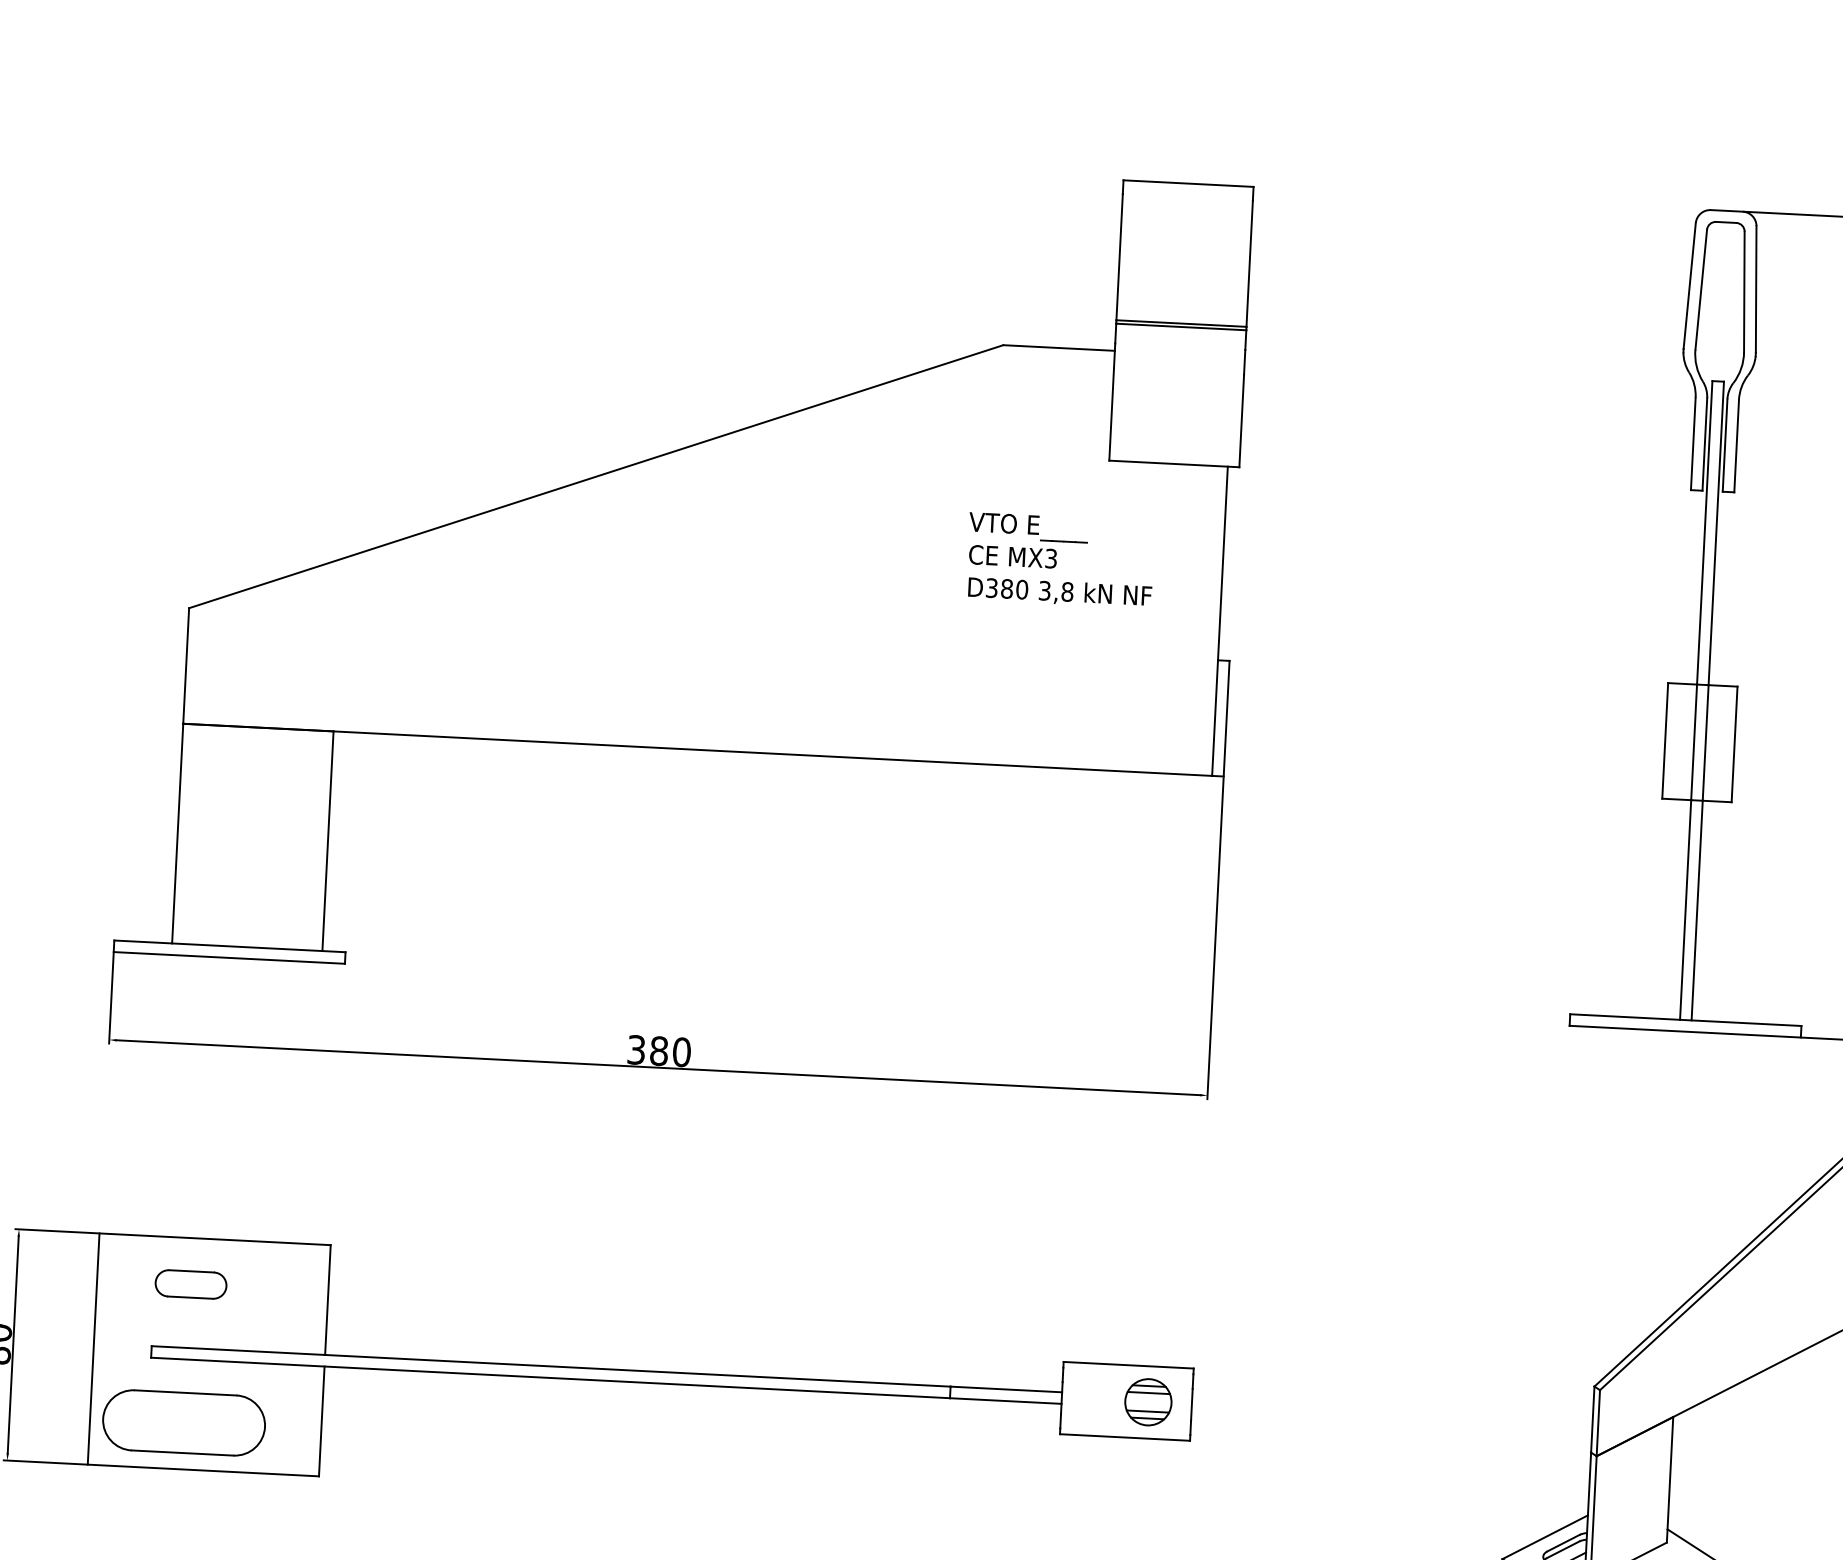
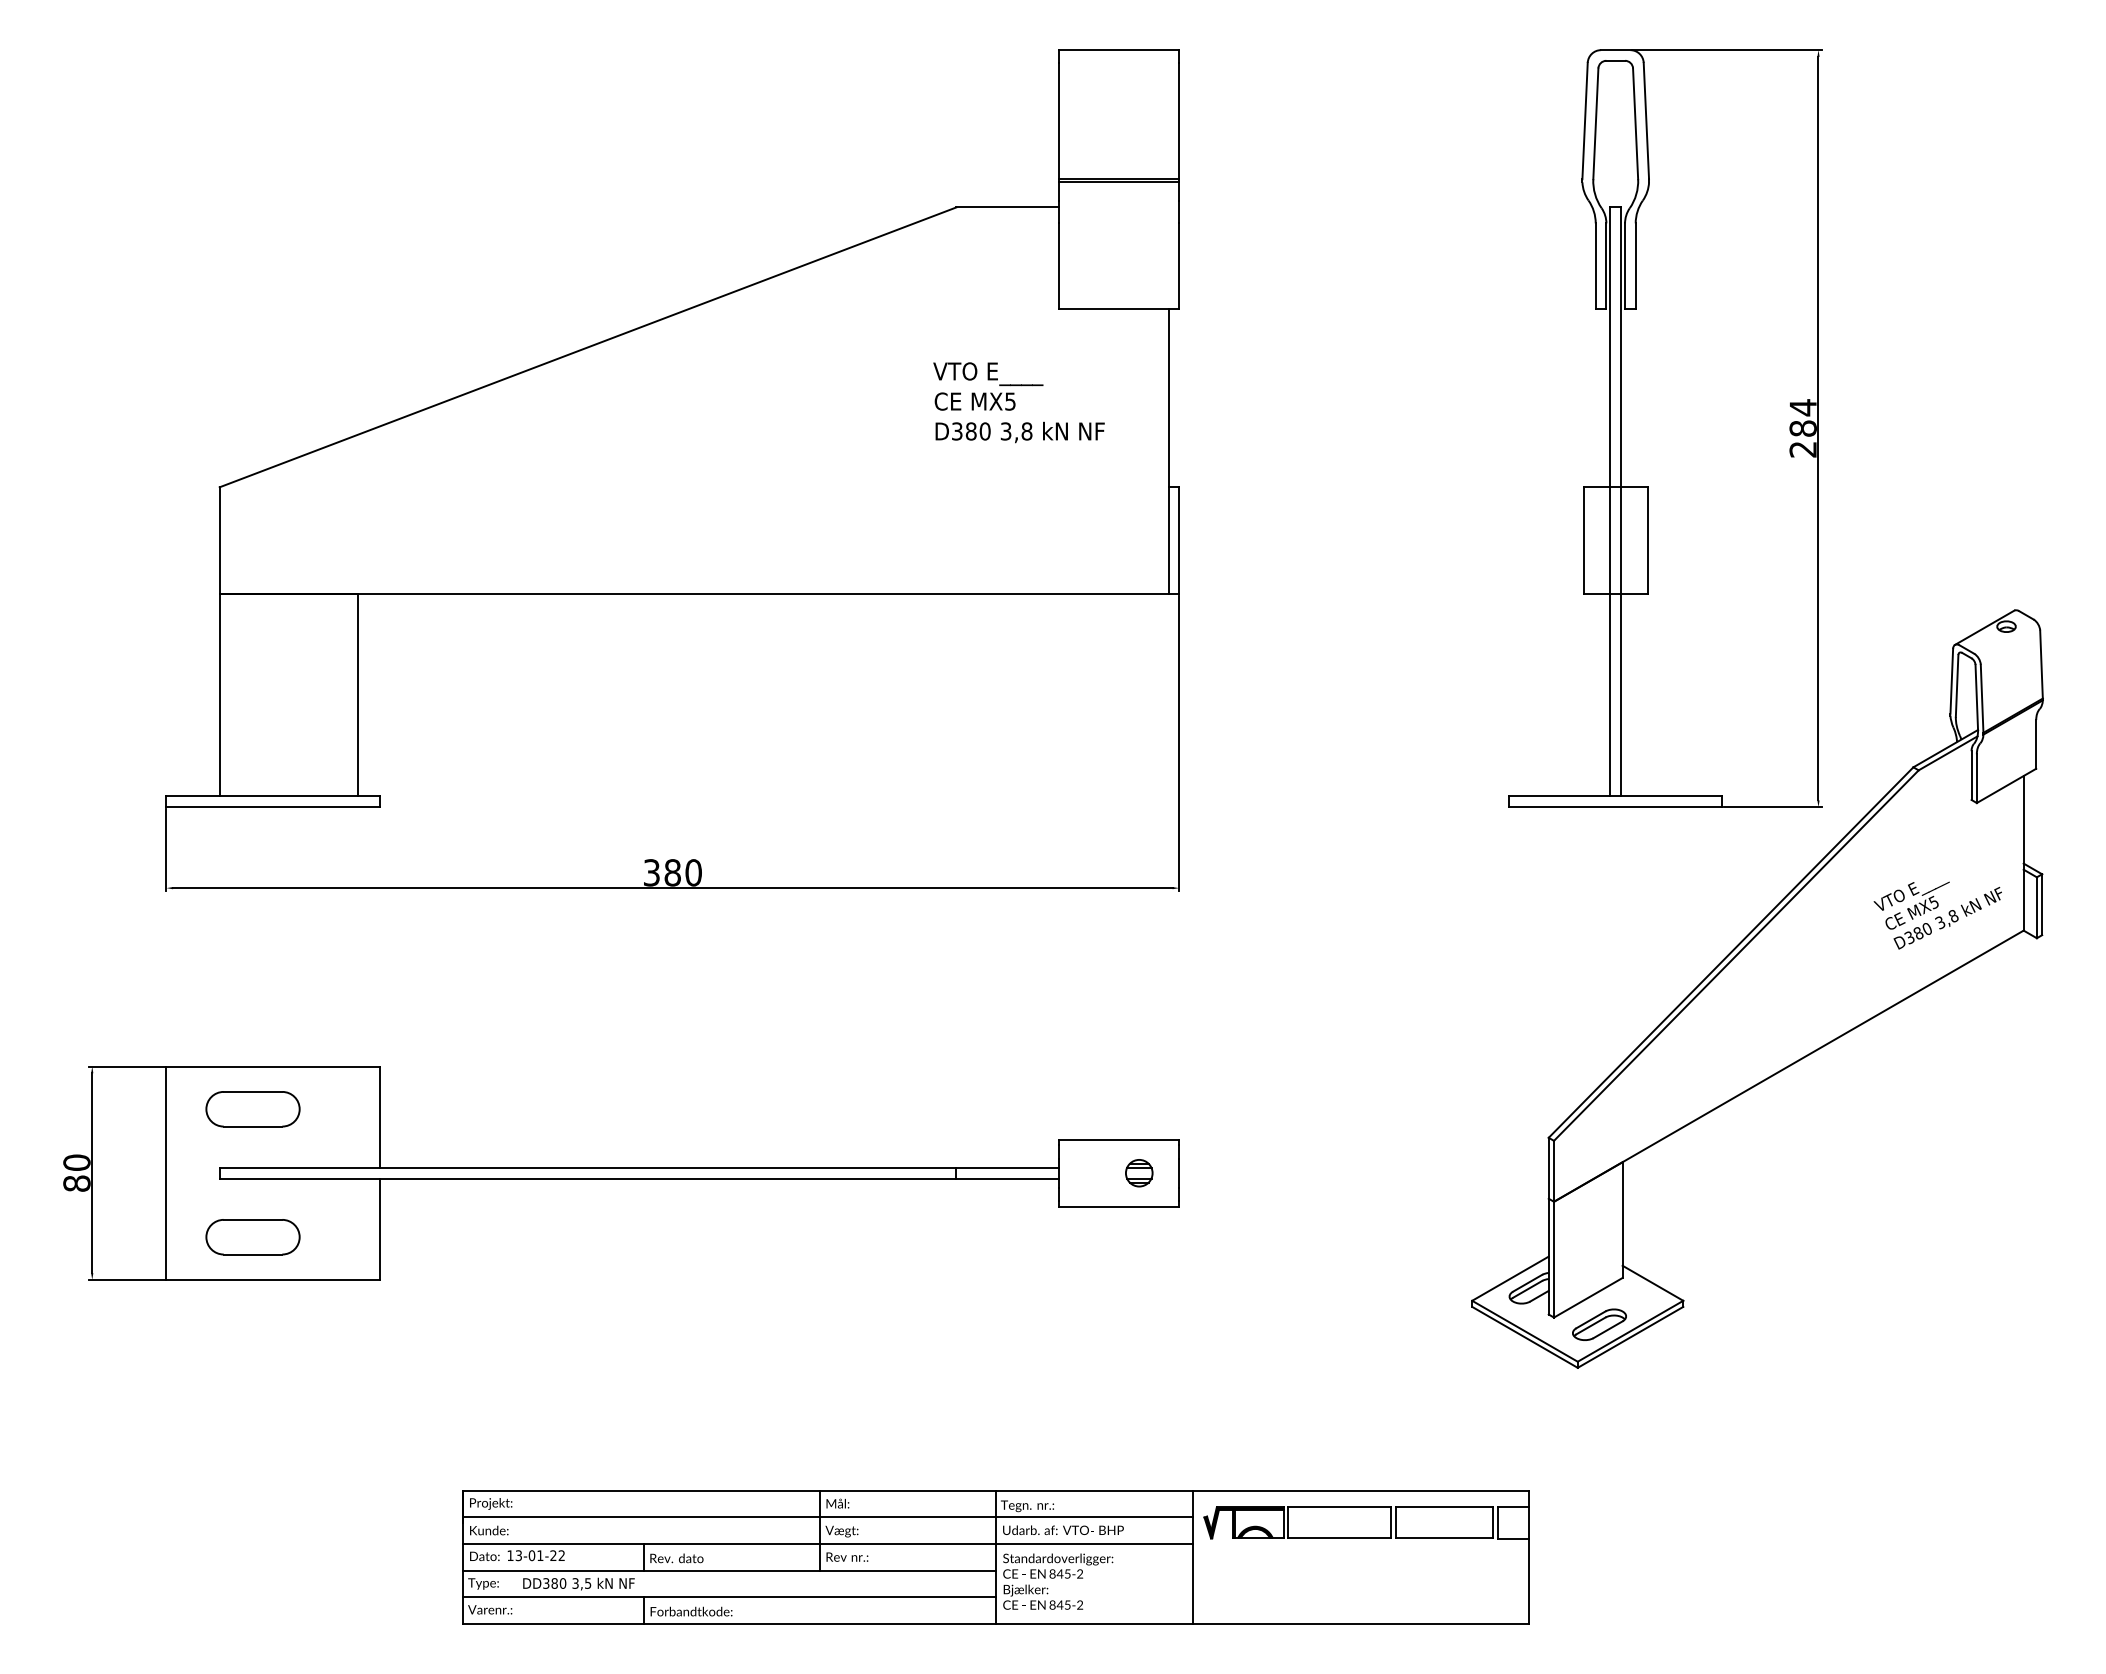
text: (1051, 558) -> (1010, 401), MX3 -> MX5
part: (190, 1284) -> (252, 1109), size x1.43
part: (1148, 1402) -> (1139, 1173), size x0.62
part: (183, 1423) -> (252, 1237), size x0.62

